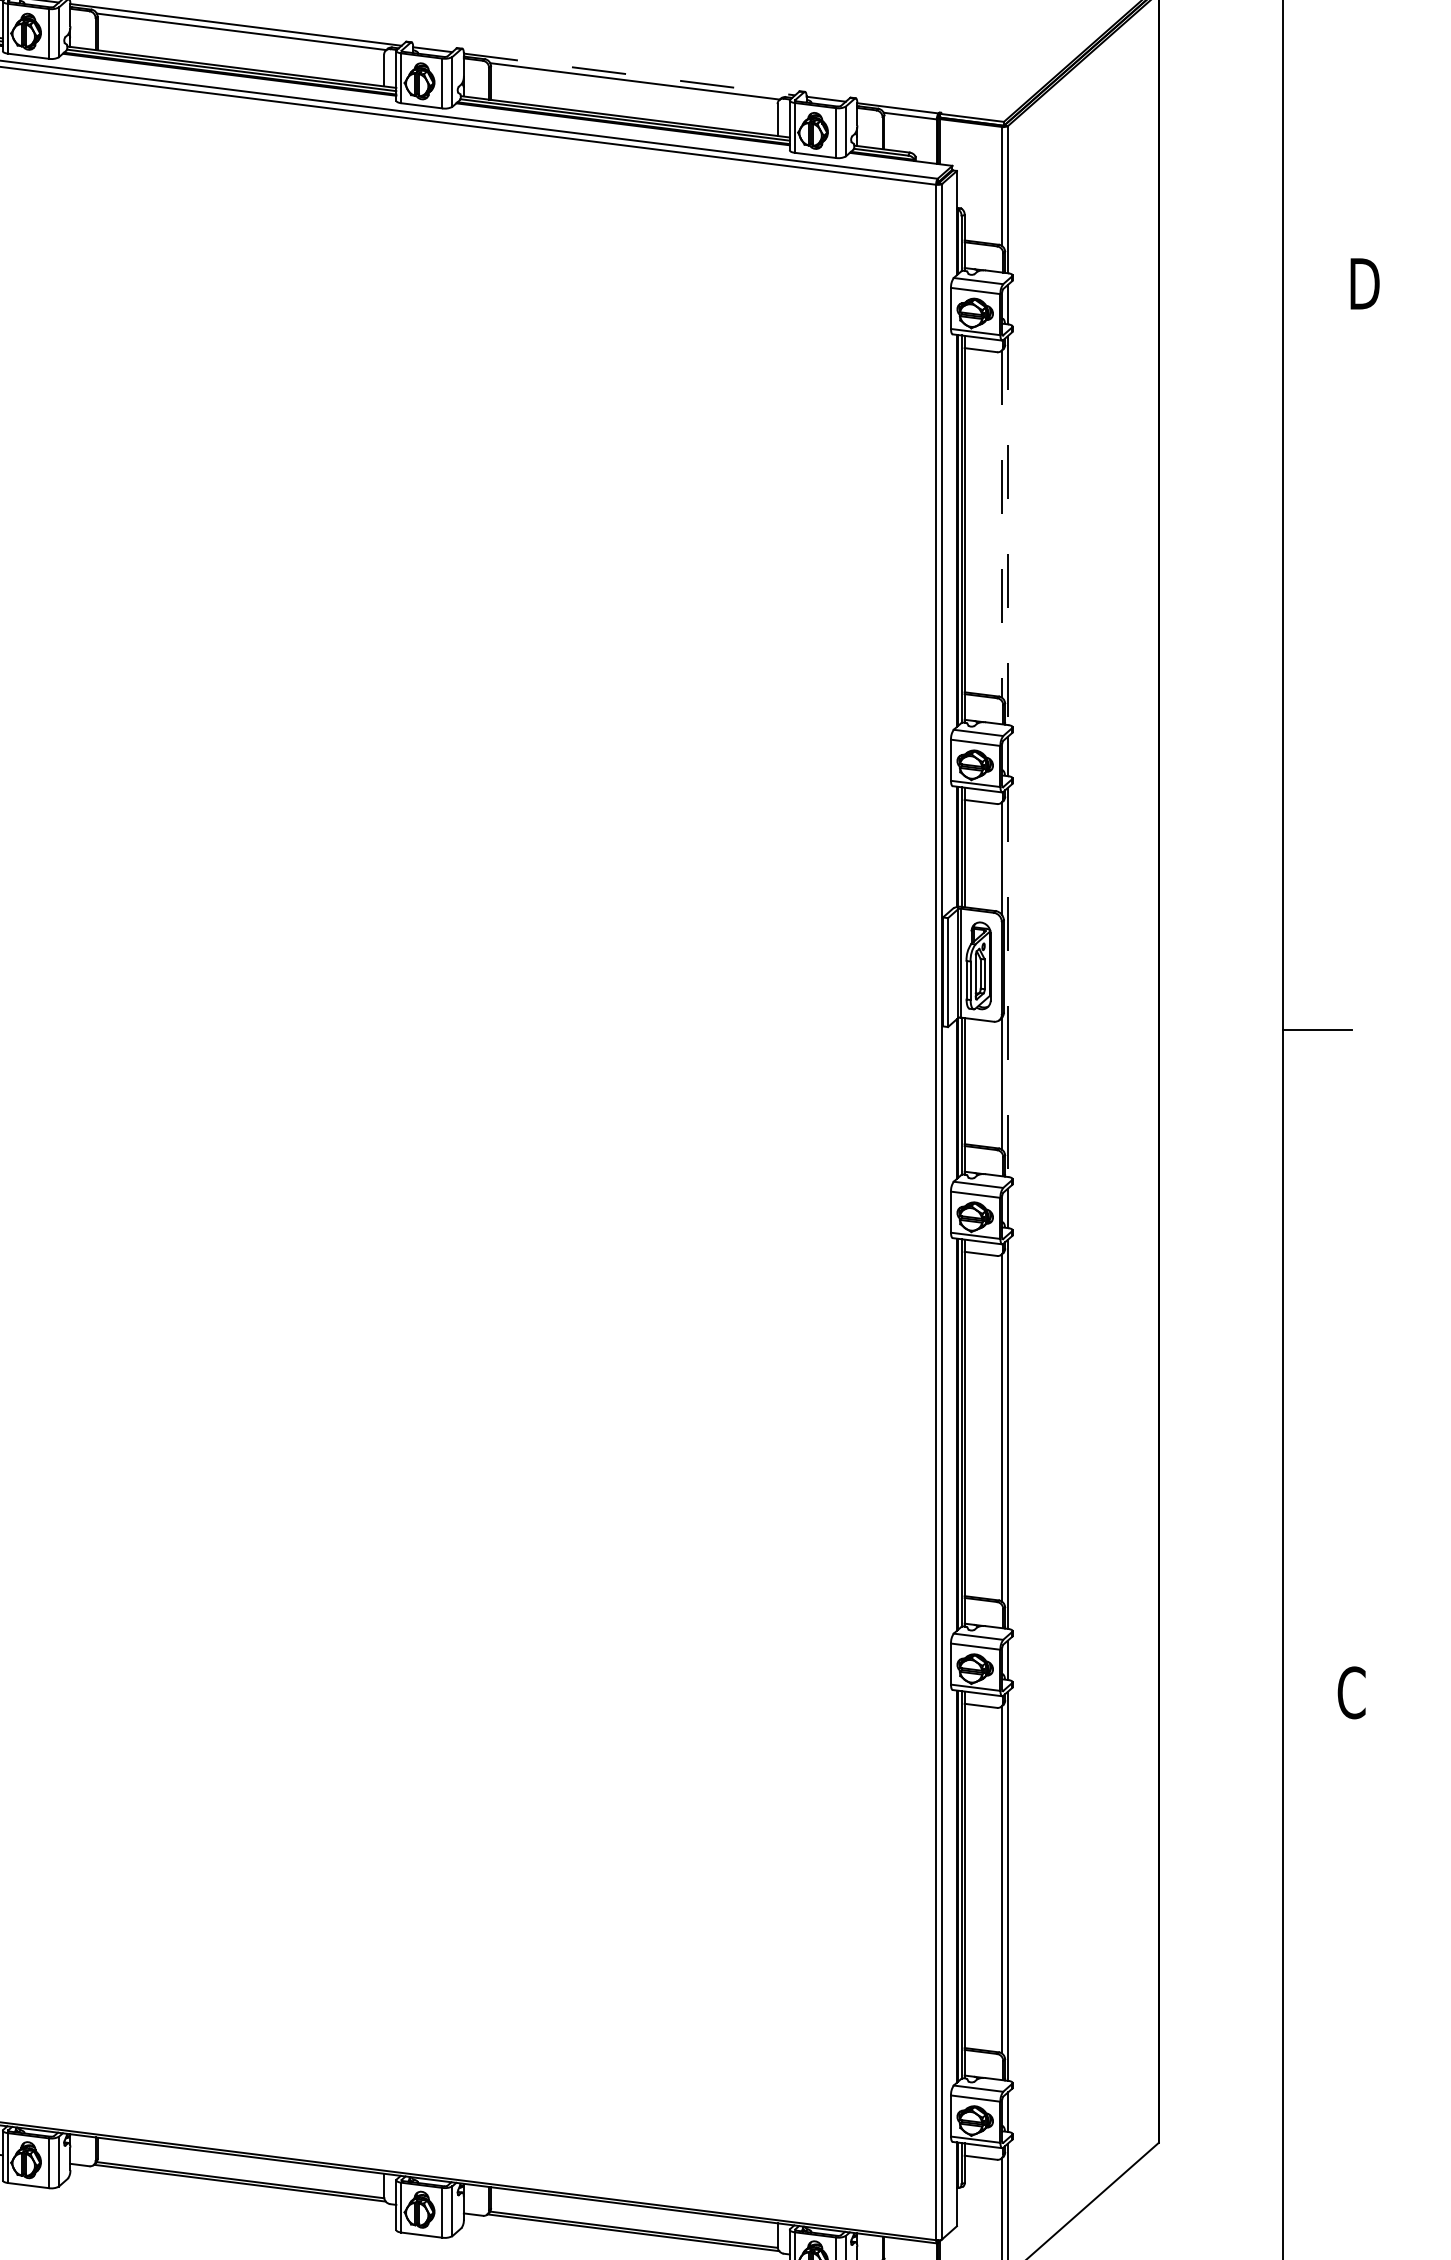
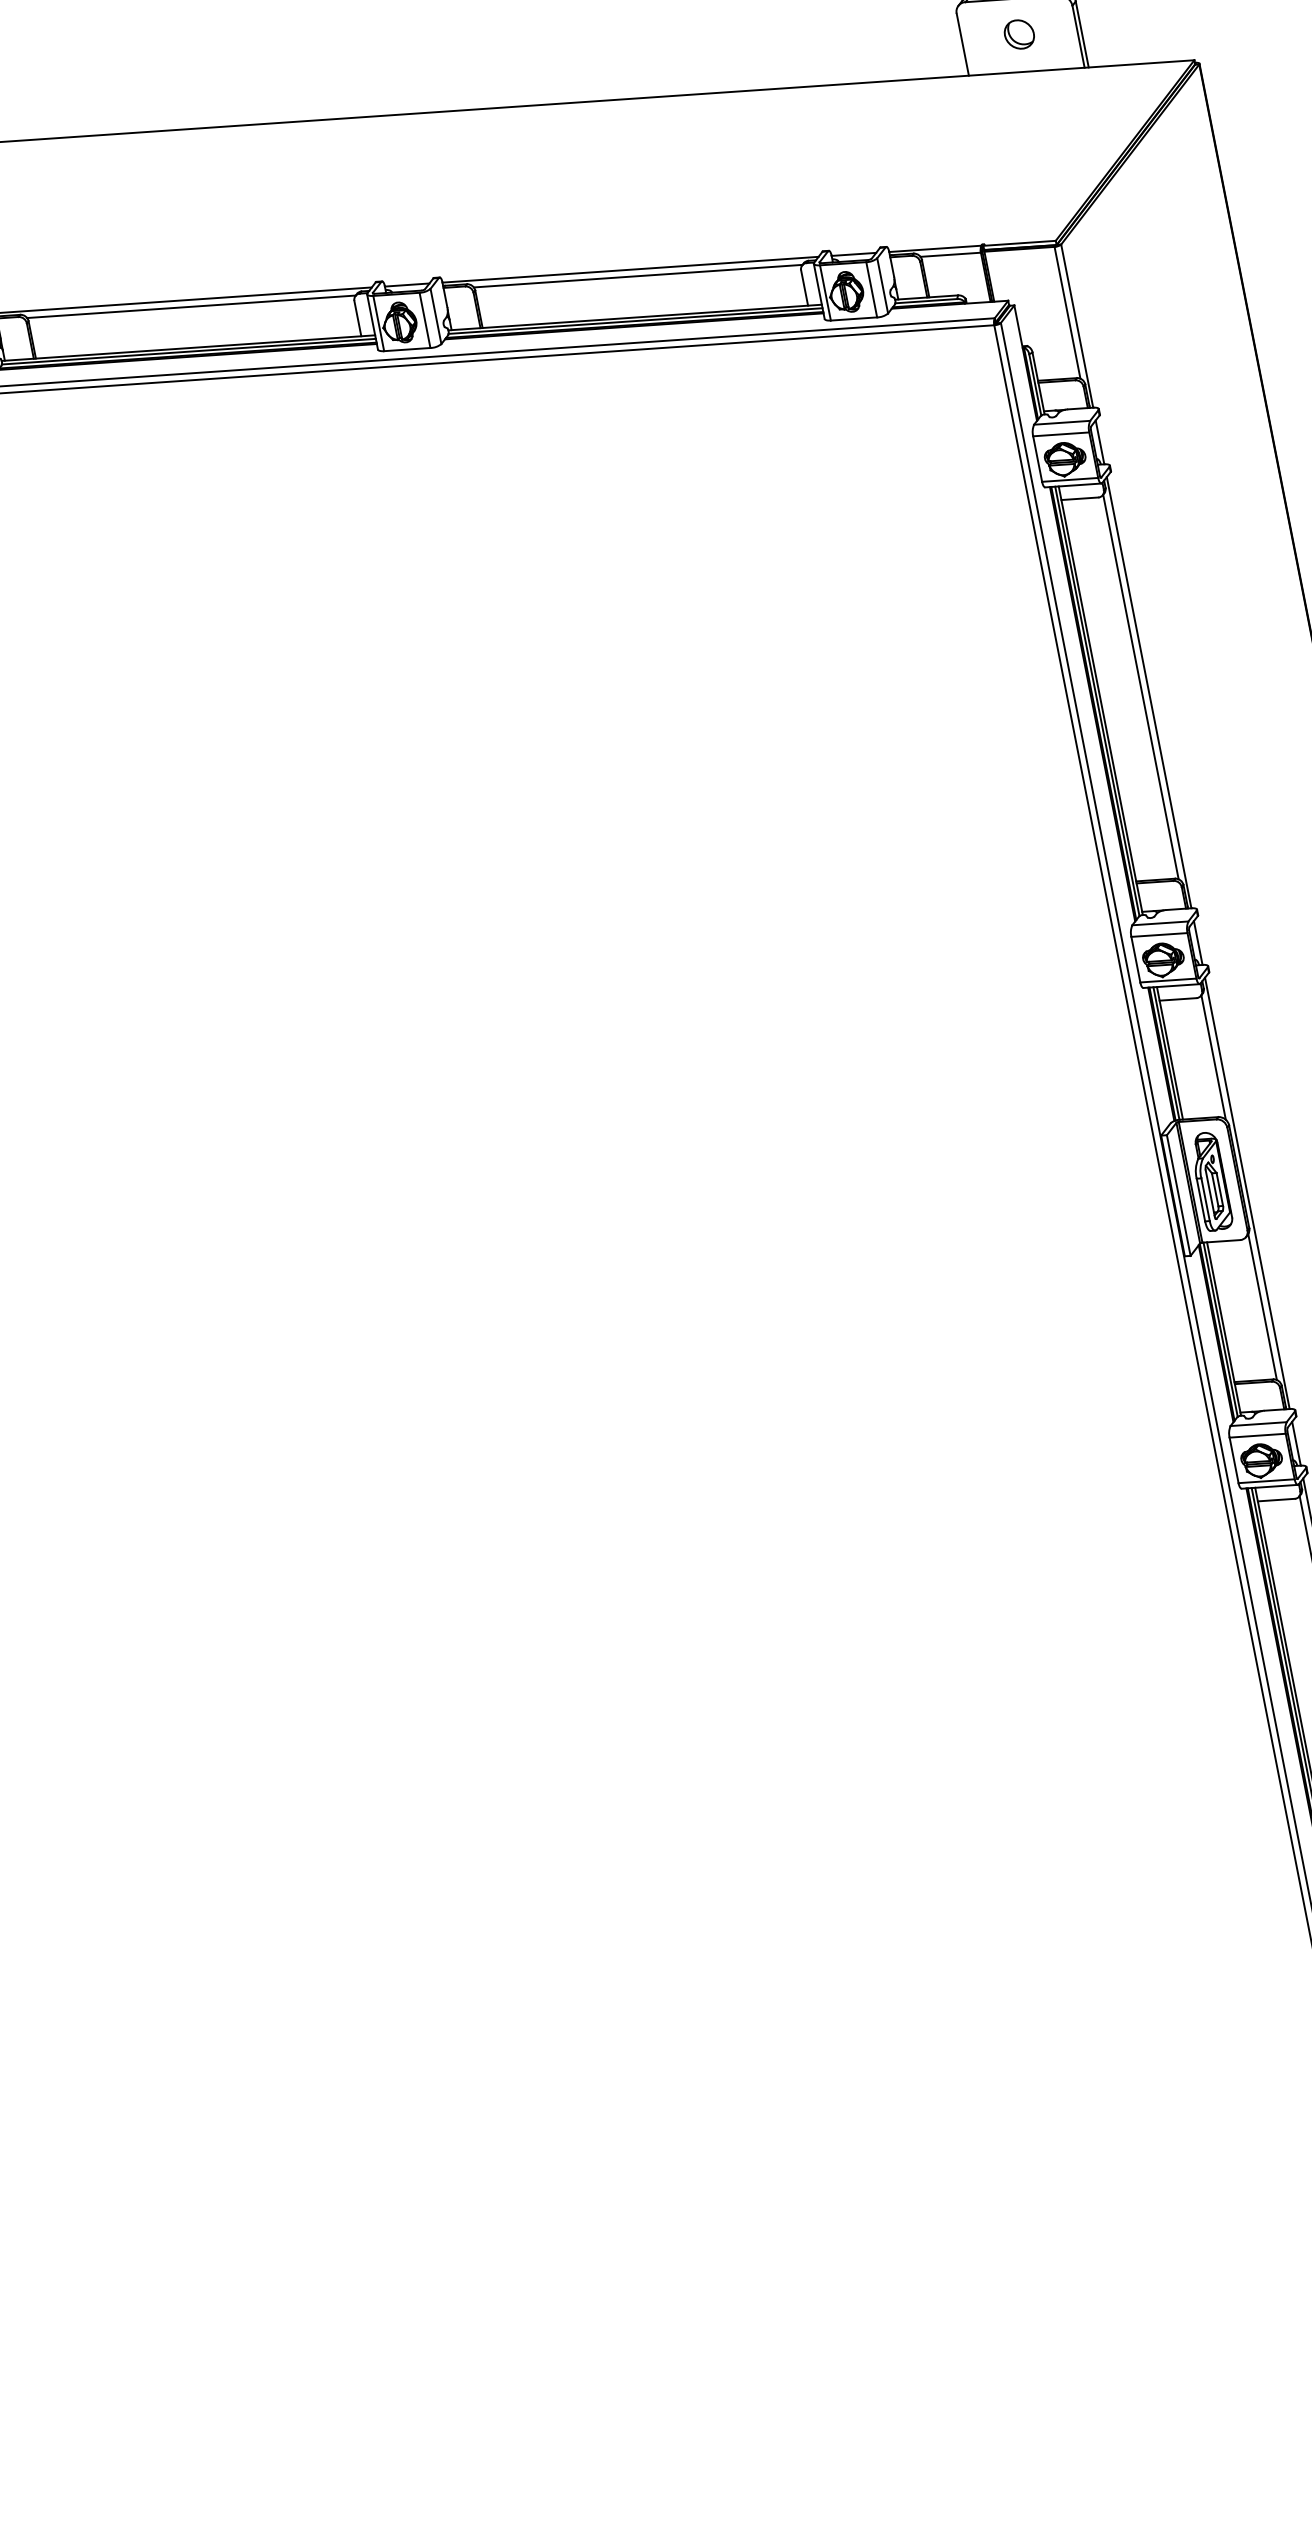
line: (629, 74) -> (630, 269), dashed -> solid
line: (1001, 524) -> (1140, 687), dashed -> solid
line: (1008, 530) -> (1149, 692), dashed -> solid
line: (1008, 982) -> (1247, 1193), dashed -> solid

